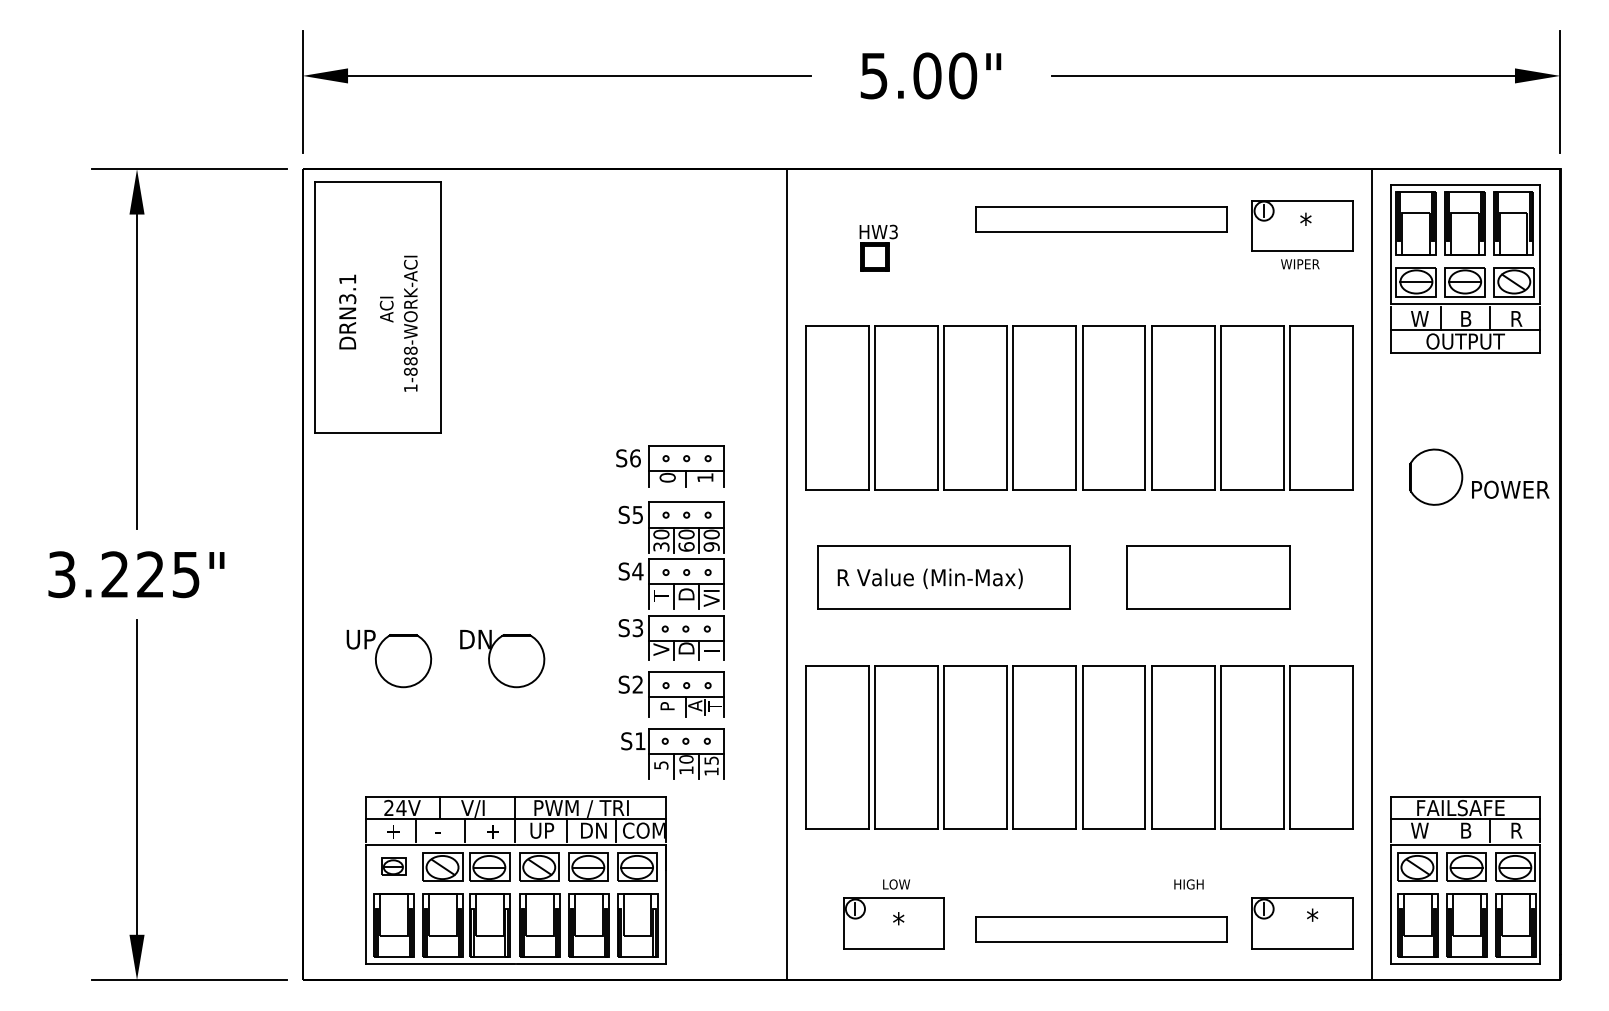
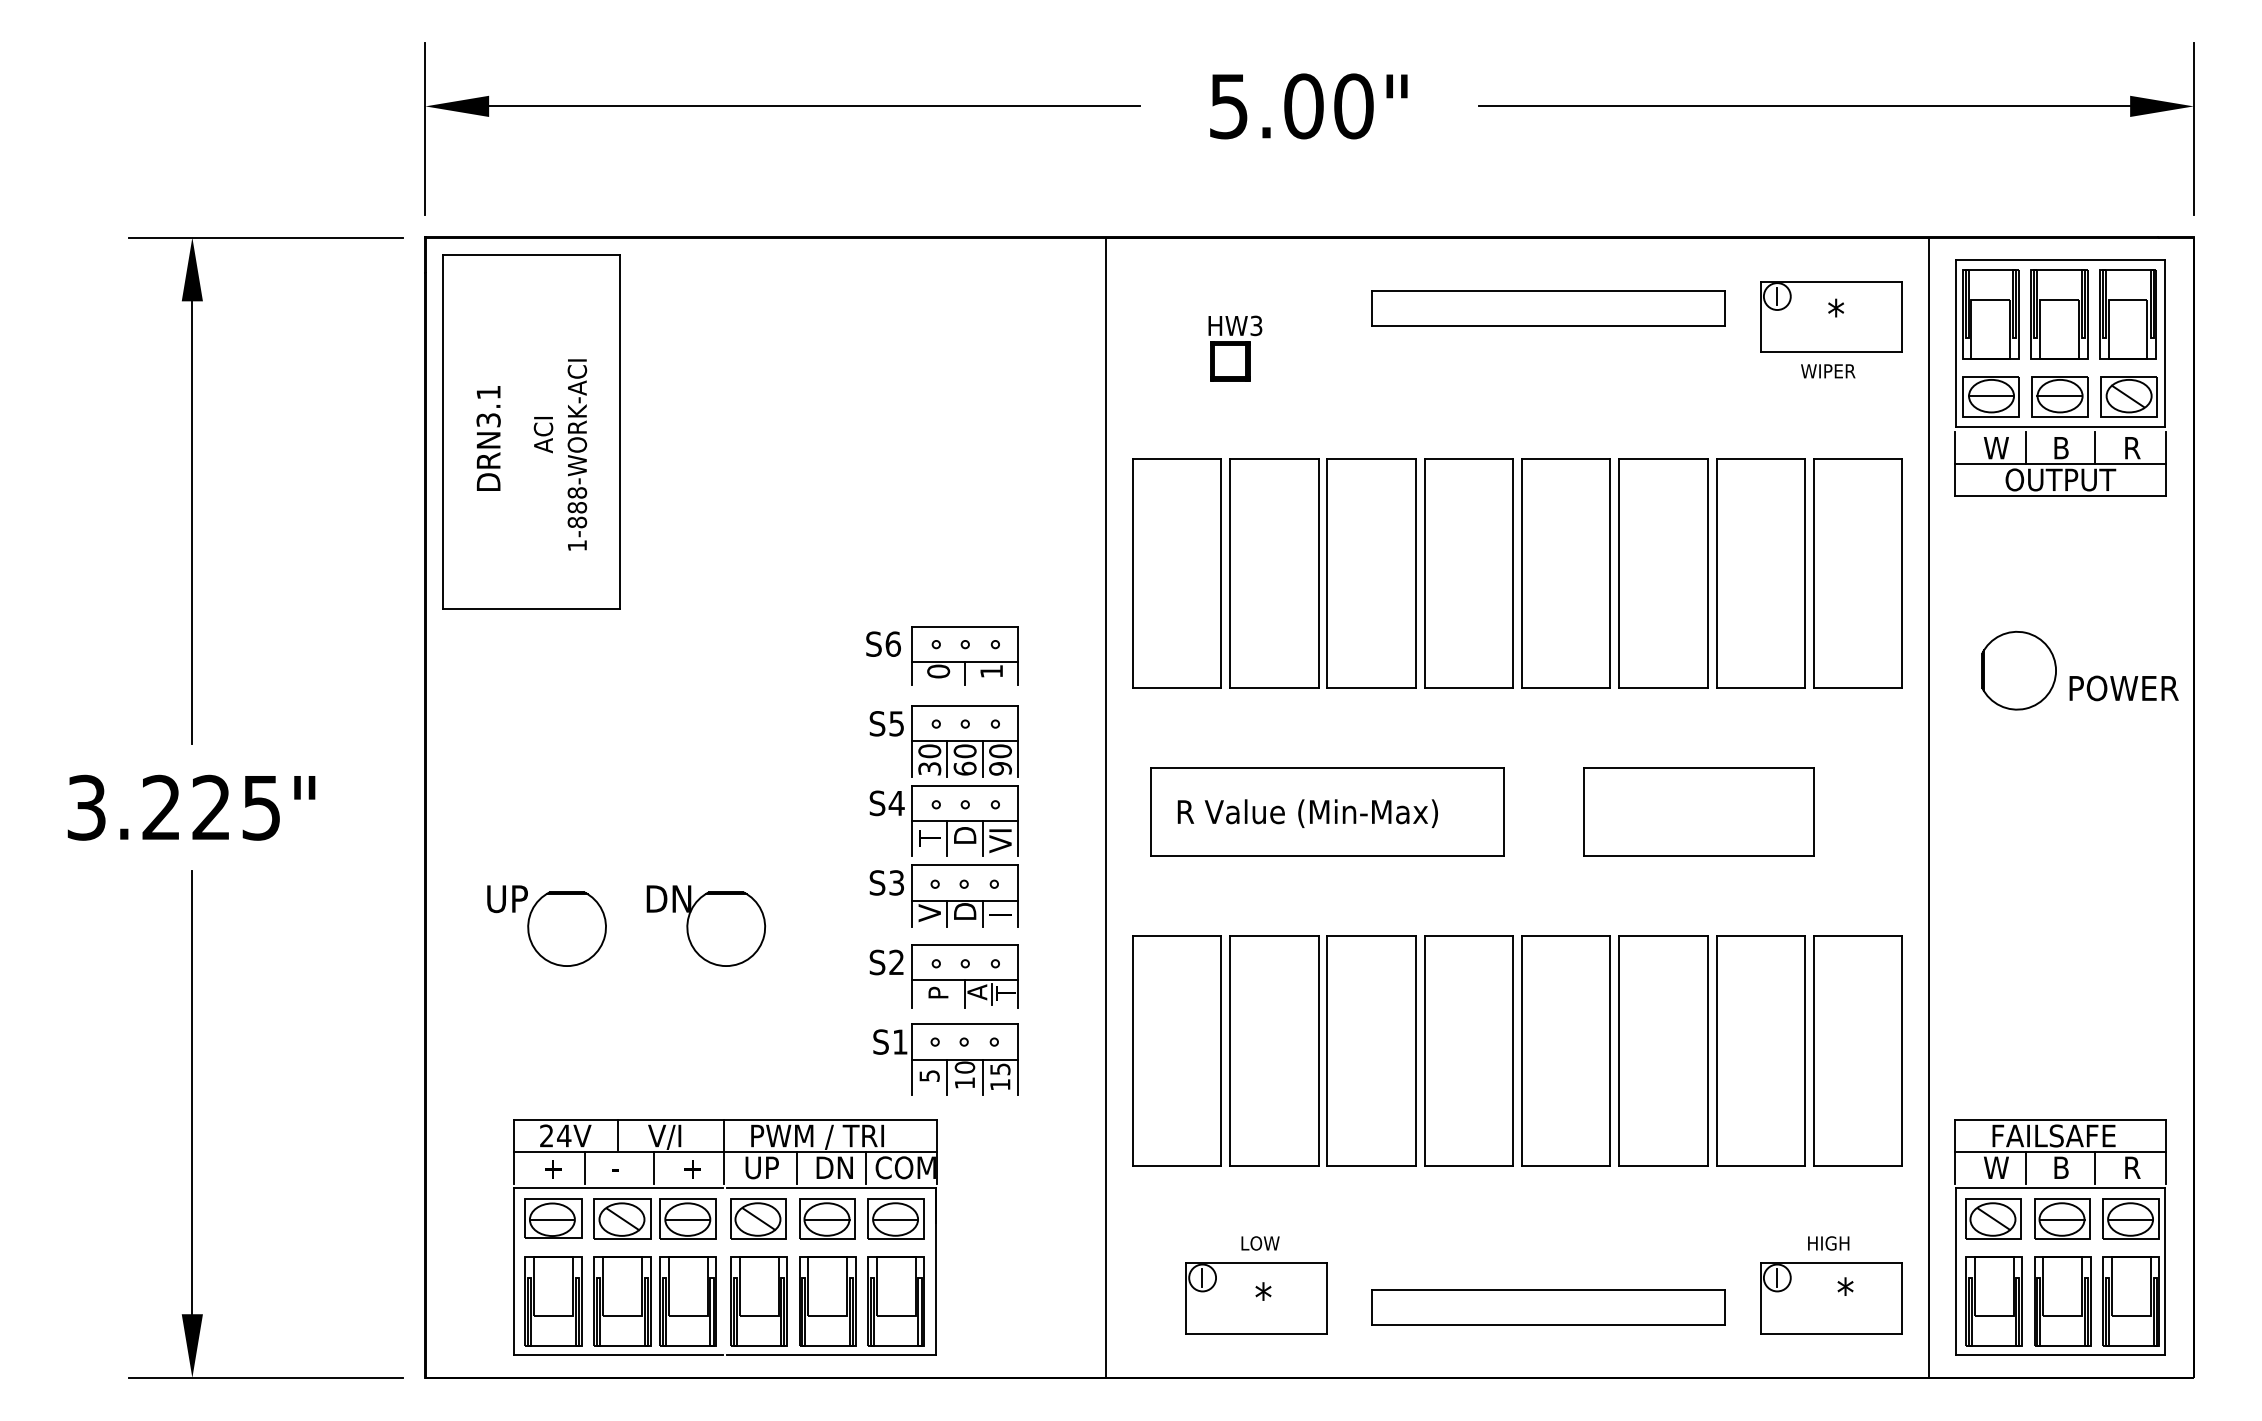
line: (1440, 830) -> (2025, 1167), added
part: (393, 866) -> (553, 1218), size x1.67
text: (1188, 884) -> (1828, 1243), moved

